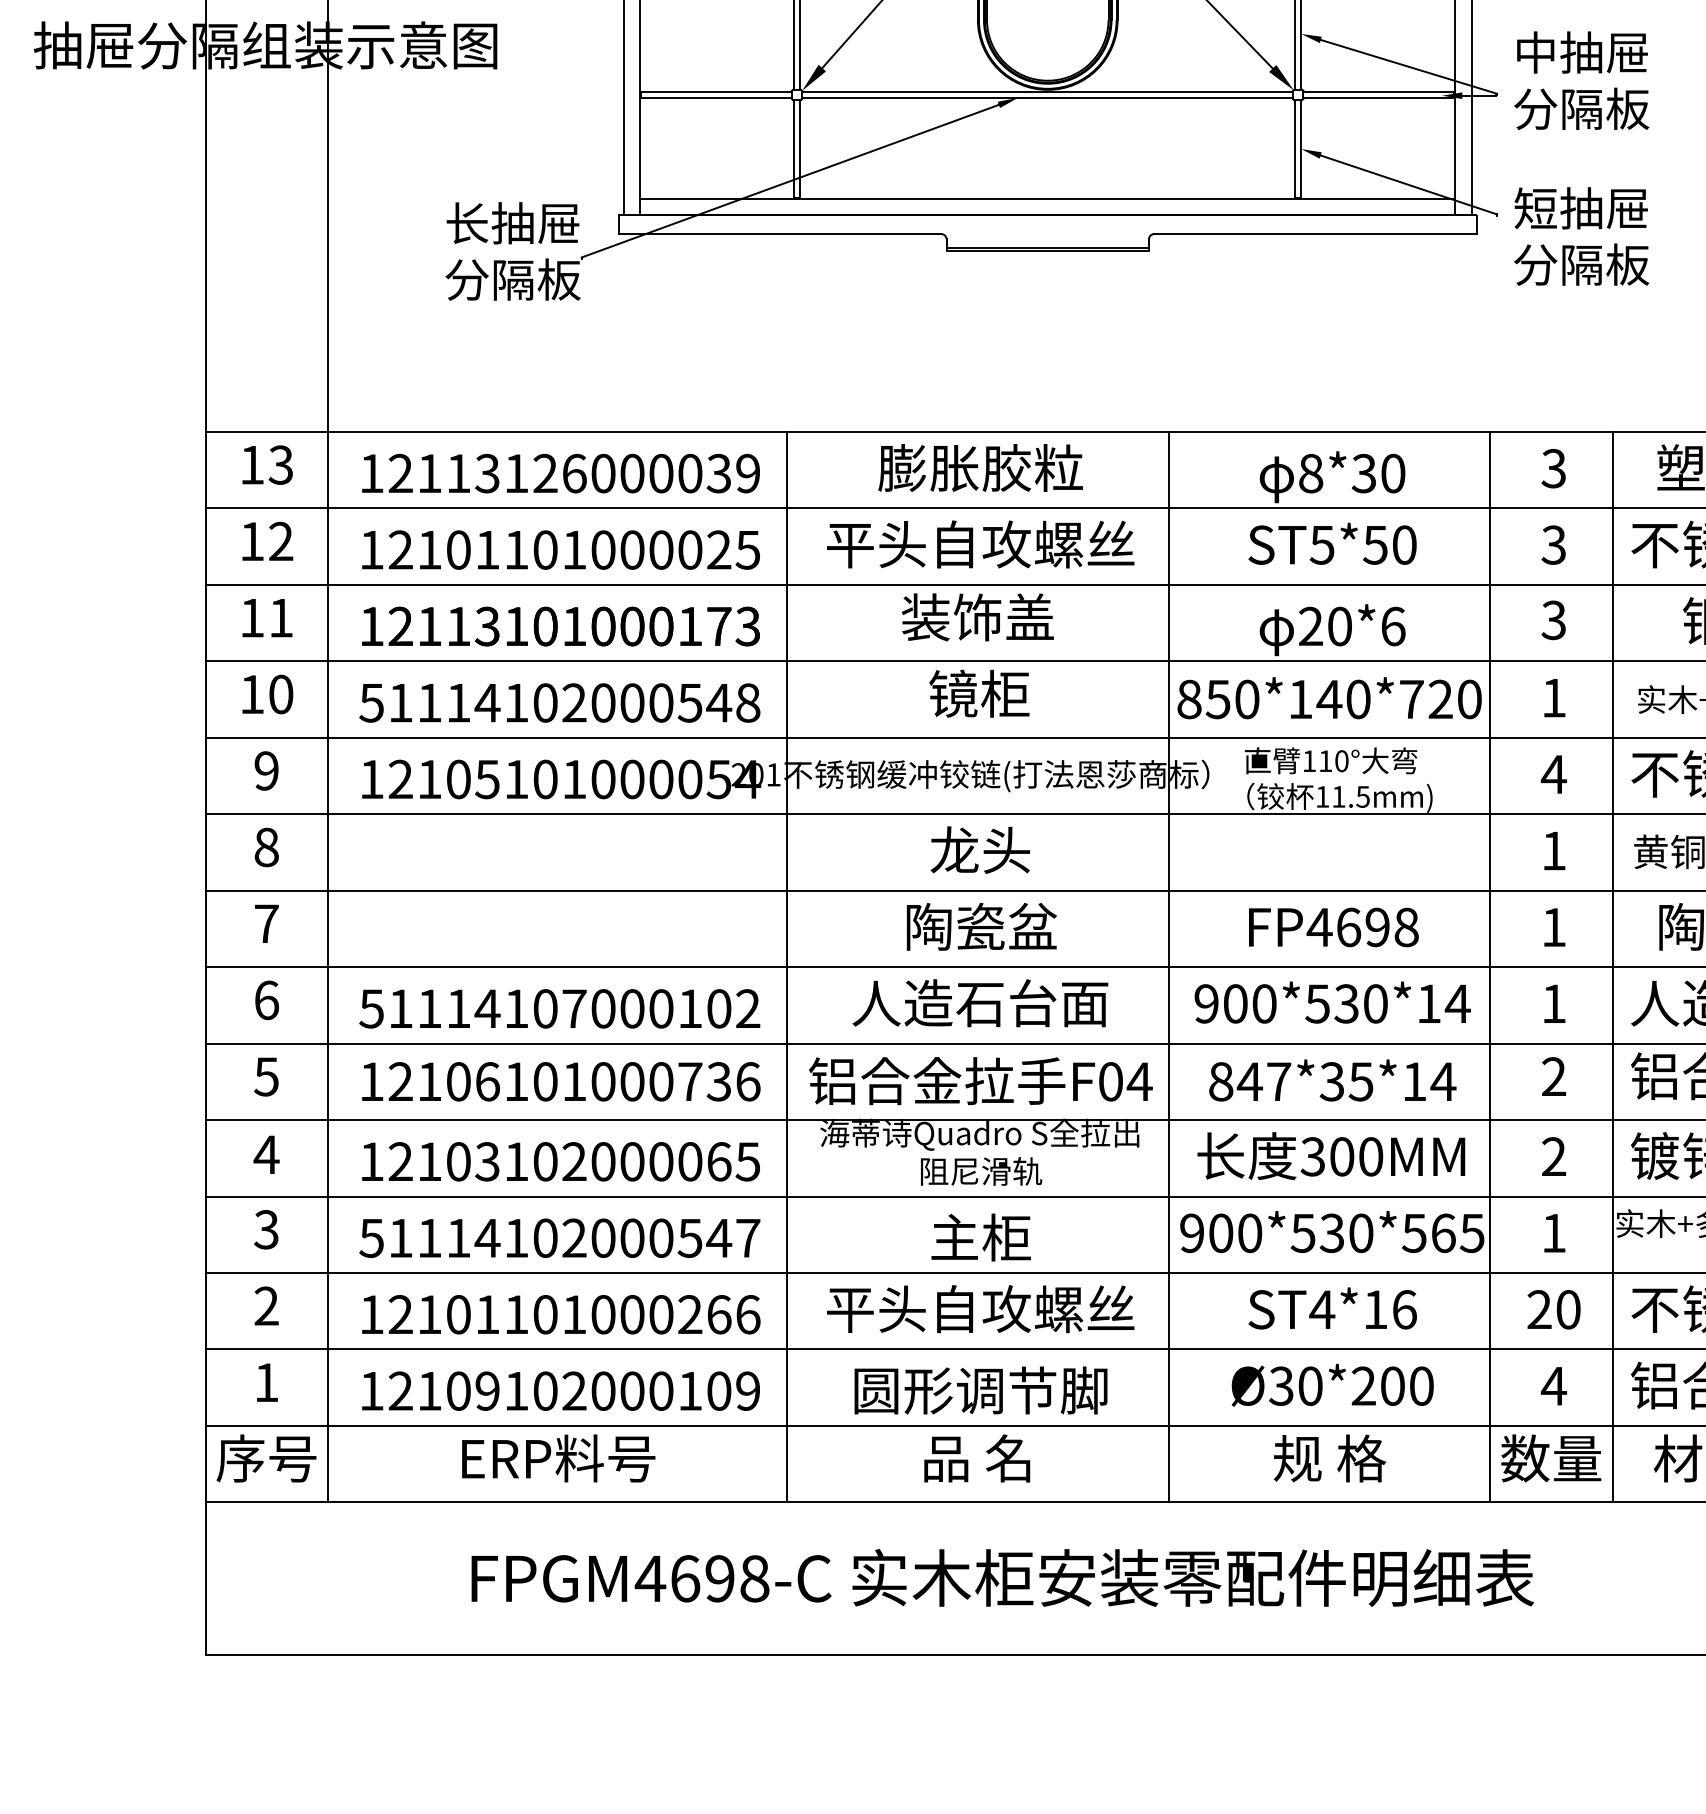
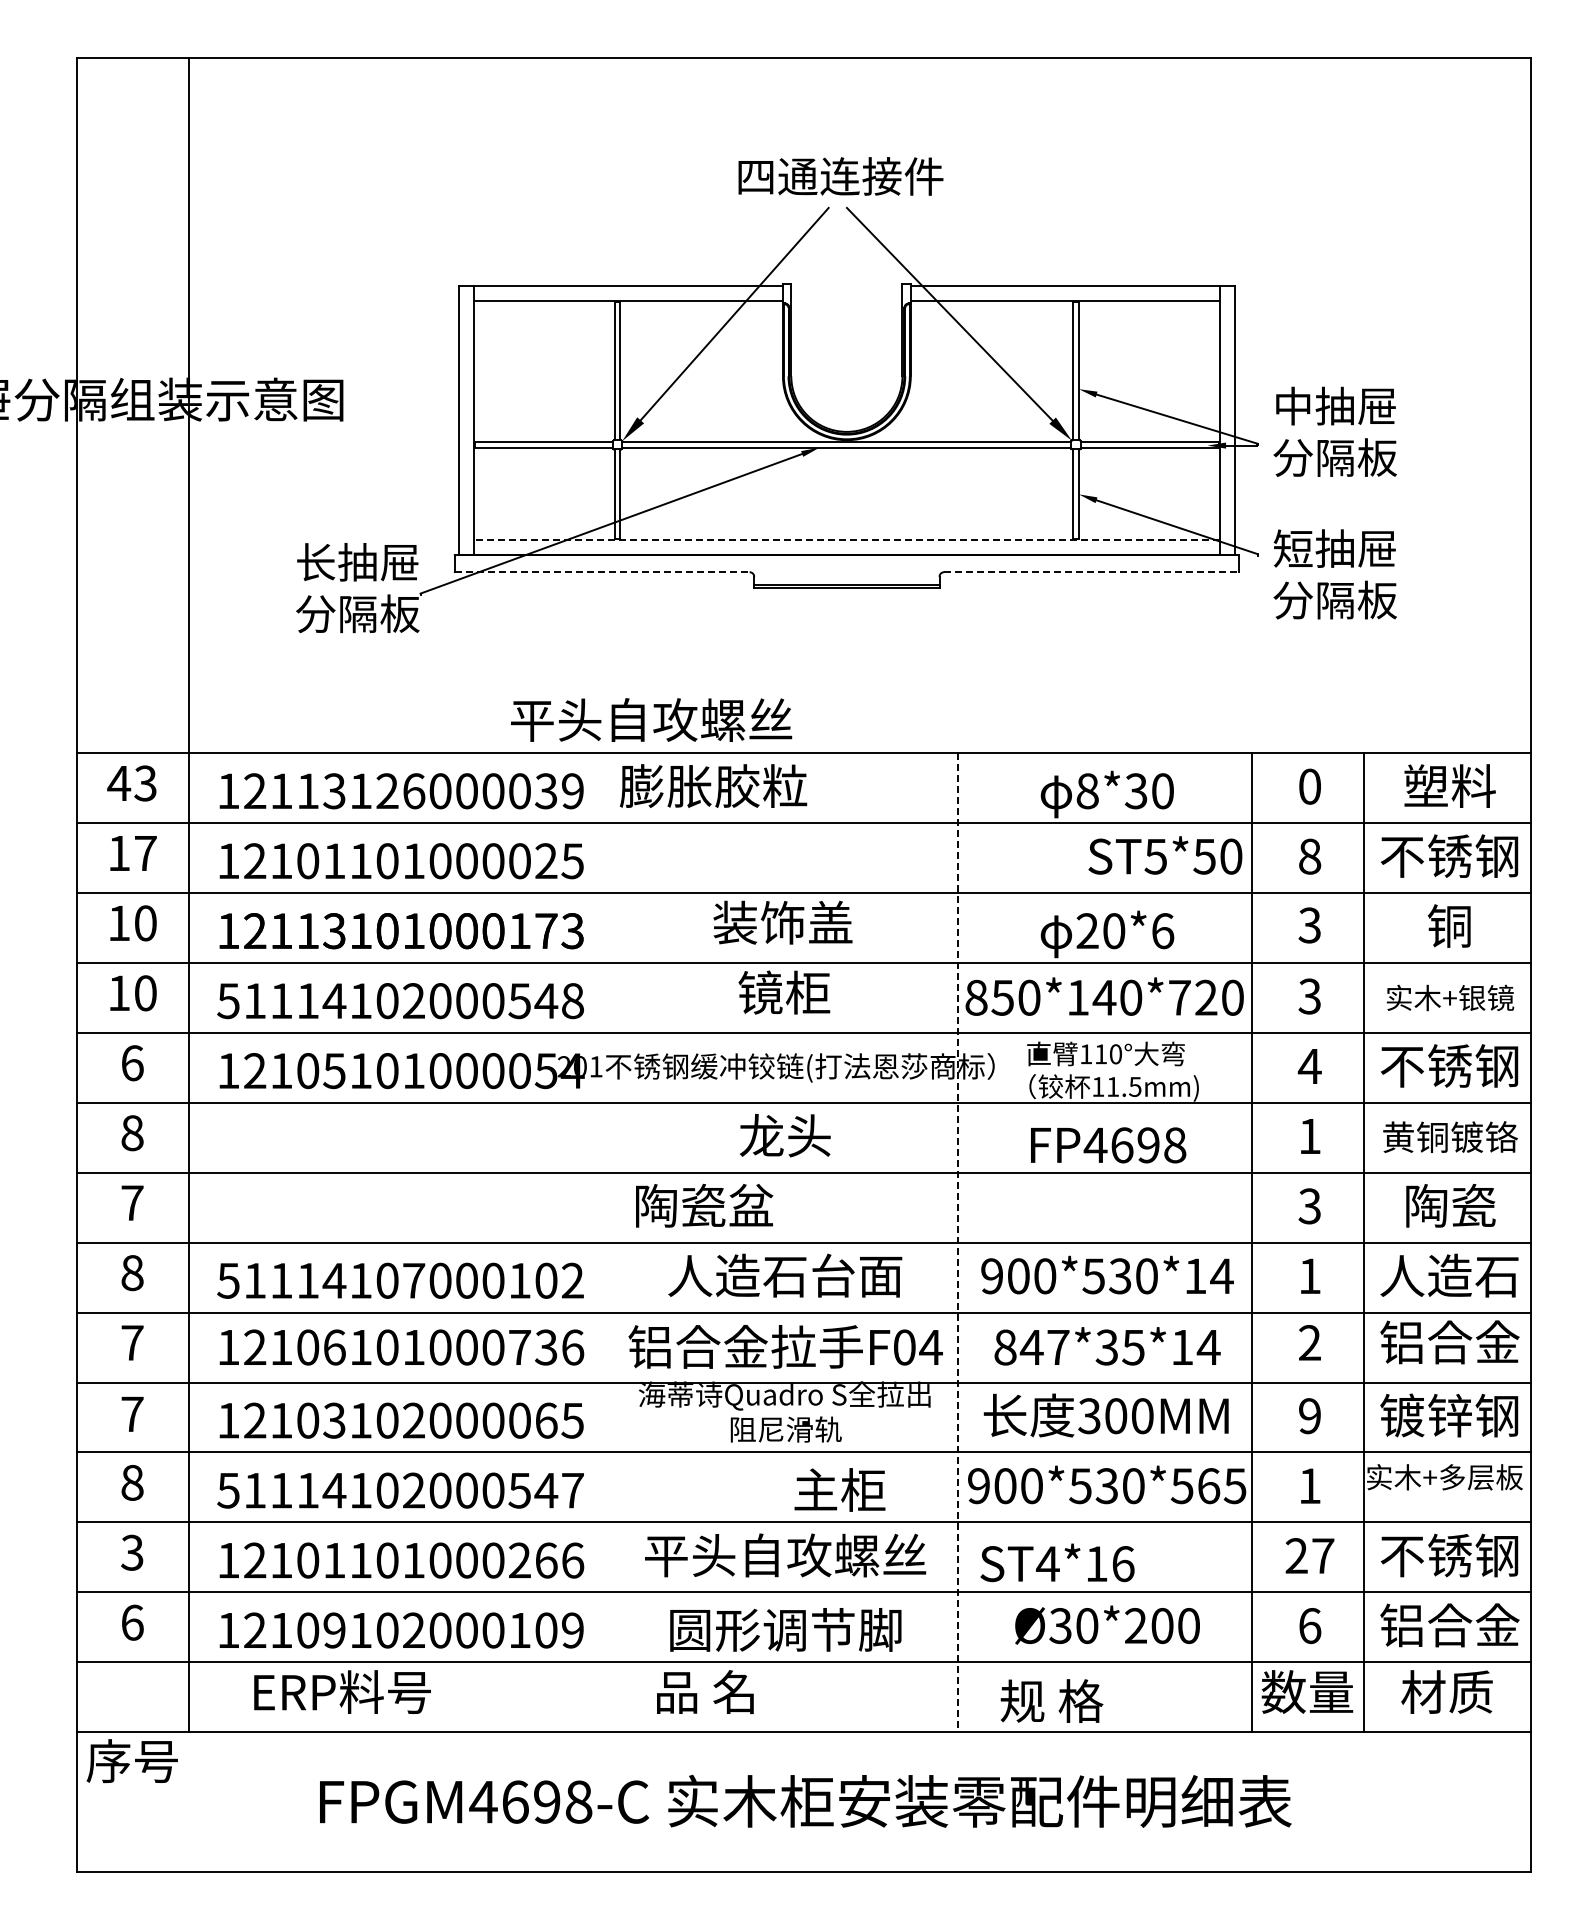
line: (1047, 199) -> (846, 540), solid -> dashed
line: (780, 234) -> (602, 572), solid -> dashed
line: (1315, 234) -> (1091, 572), solid -> dashed
text: (252, 465) -> (119, 783), 13 -> 43
text: (980, 467) -> (713, 785), moved
text: (1553, 468) -> (1309, 786), 3 -> 0
text: (280, 540) -> (145, 852), 12 -> 17
text: (980, 543) -> (651, 719), moved
text: (1332, 543) -> (1165, 855), moved
text: (1553, 544) -> (1309, 856), 3 -> 8
text: (280, 618) -> (145, 923), 11 -> 10
text: (1553, 698) -> (1309, 996), 1 -> 3
text: (266, 771) -> (132, 1063), 9 -> 6
text: (981, 926) -> (704, 1205), moved
text: (1333, 927) -> (1108, 1145), moved
text: (1553, 927) -> (1309, 1206), 1 -> 3
line: (787, 966) -> (608, 1242), removed
line: (1168, 966) -> (957, 1242), solid -> dashed
text: (266, 1000) -> (132, 1273), 6 -> 8
text: (266, 1077) -> (132, 1343), 5 -> 7
text: (266, 1153) -> (132, 1413), 4 -> 7
text: (1553, 1157) -> (1309, 1416), 2 -> 9
text: (266, 1229) -> (132, 1482), 3 -> 8
text: (980, 1237) -> (839, 1489), moved
text: (266, 1305) -> (132, 1552), 2 -> 3
text: (1332, 1308) -> (1057, 1562), moved
text: (1568, 1310) -> (1323, 1556), 20 -> 27
text: (266, 1382) -> (132, 1622), 1 -> 6
text: (1553, 1386) -> (1309, 1626), 4 -> 6
text: (558, 1457) -> (342, 1691), moved
text: (977, 1457) -> (705, 1691), moved
text: (1329, 1457) -> (1051, 1700), moved
text: (265, 1458) -> (131, 1761), moved

